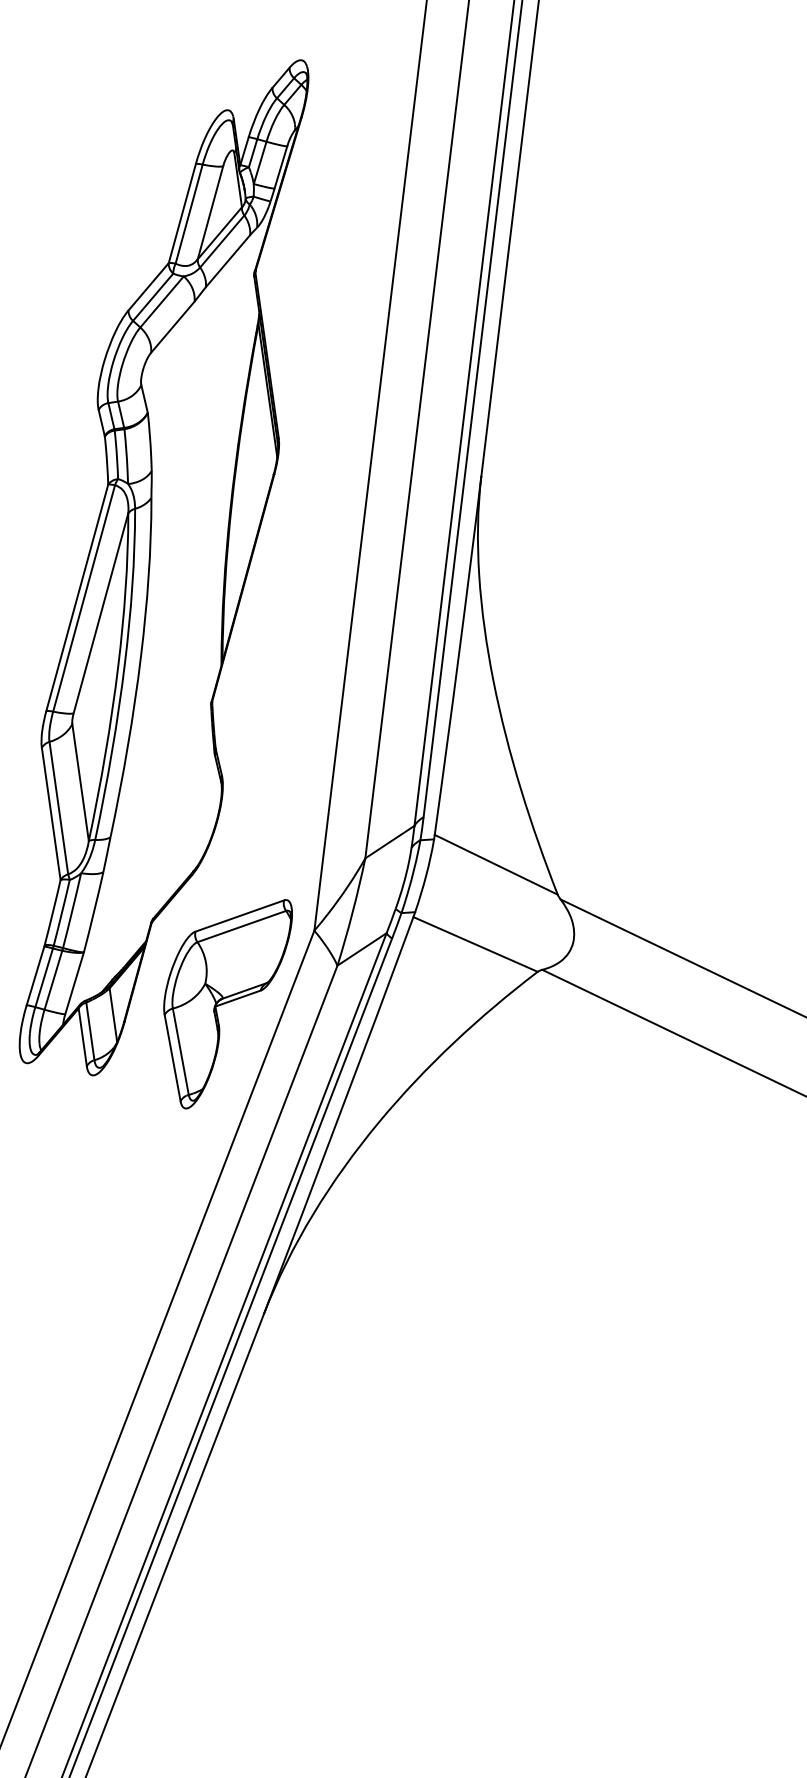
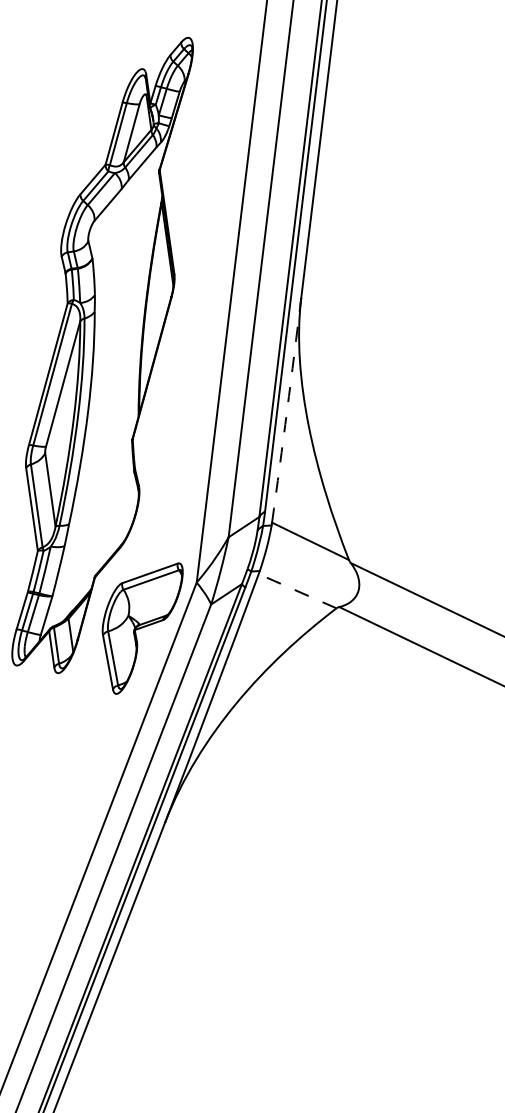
arc: (459, 655) -> (287, 410), solid -> dashed
line: (475, 944) -> (297, 591), solid -> dashed

